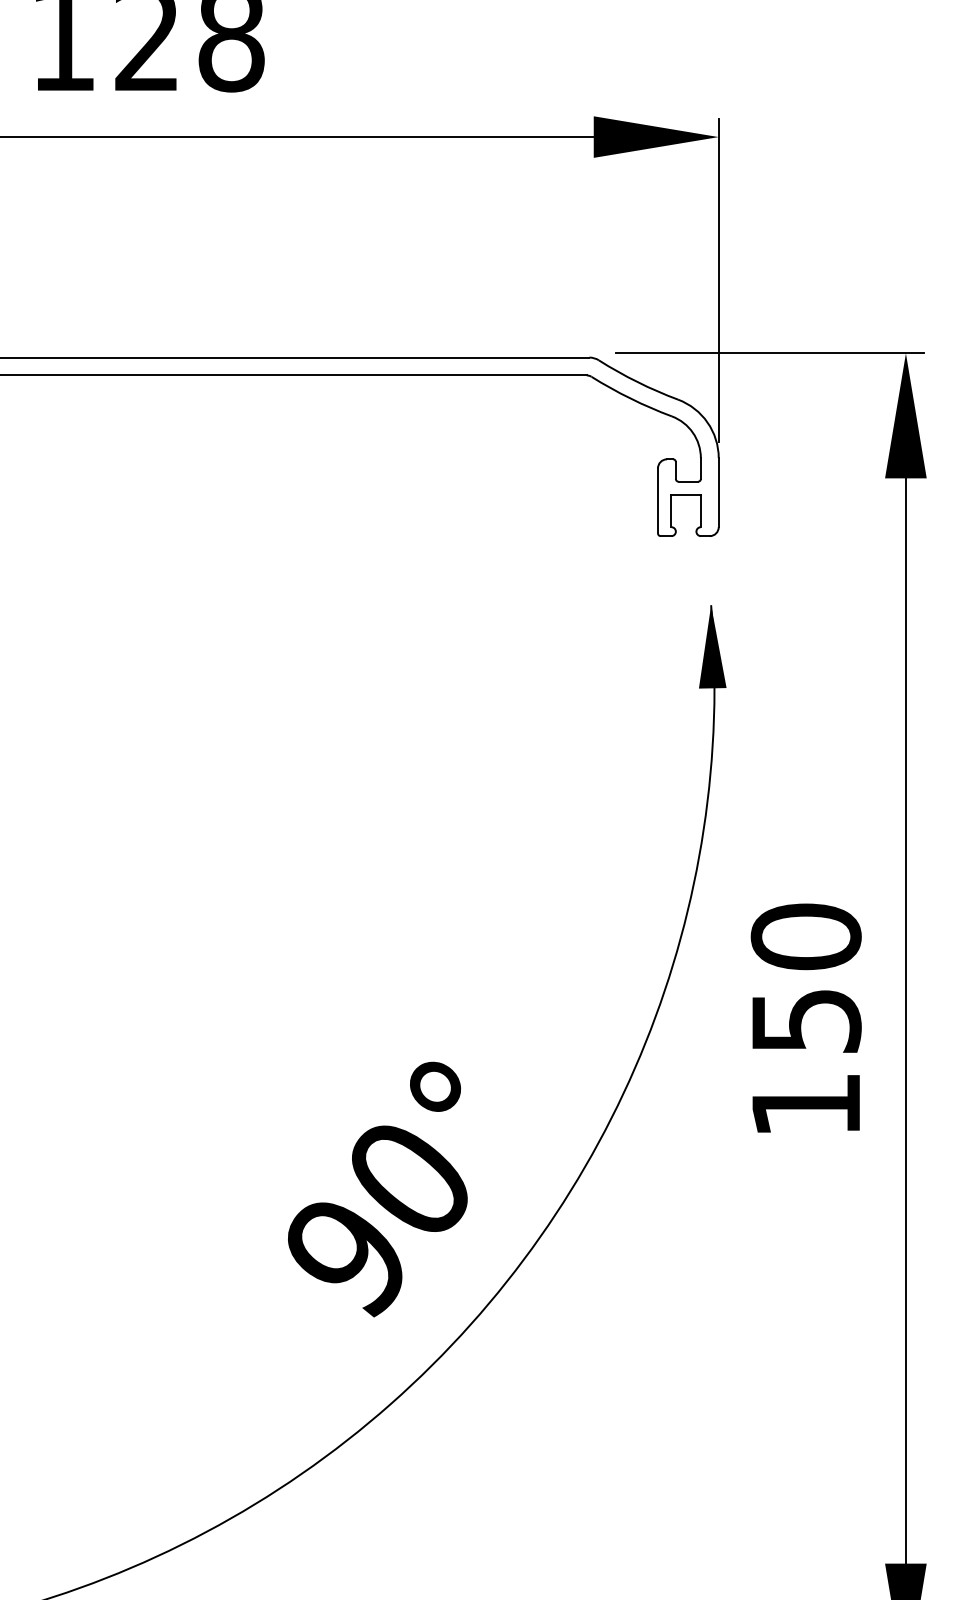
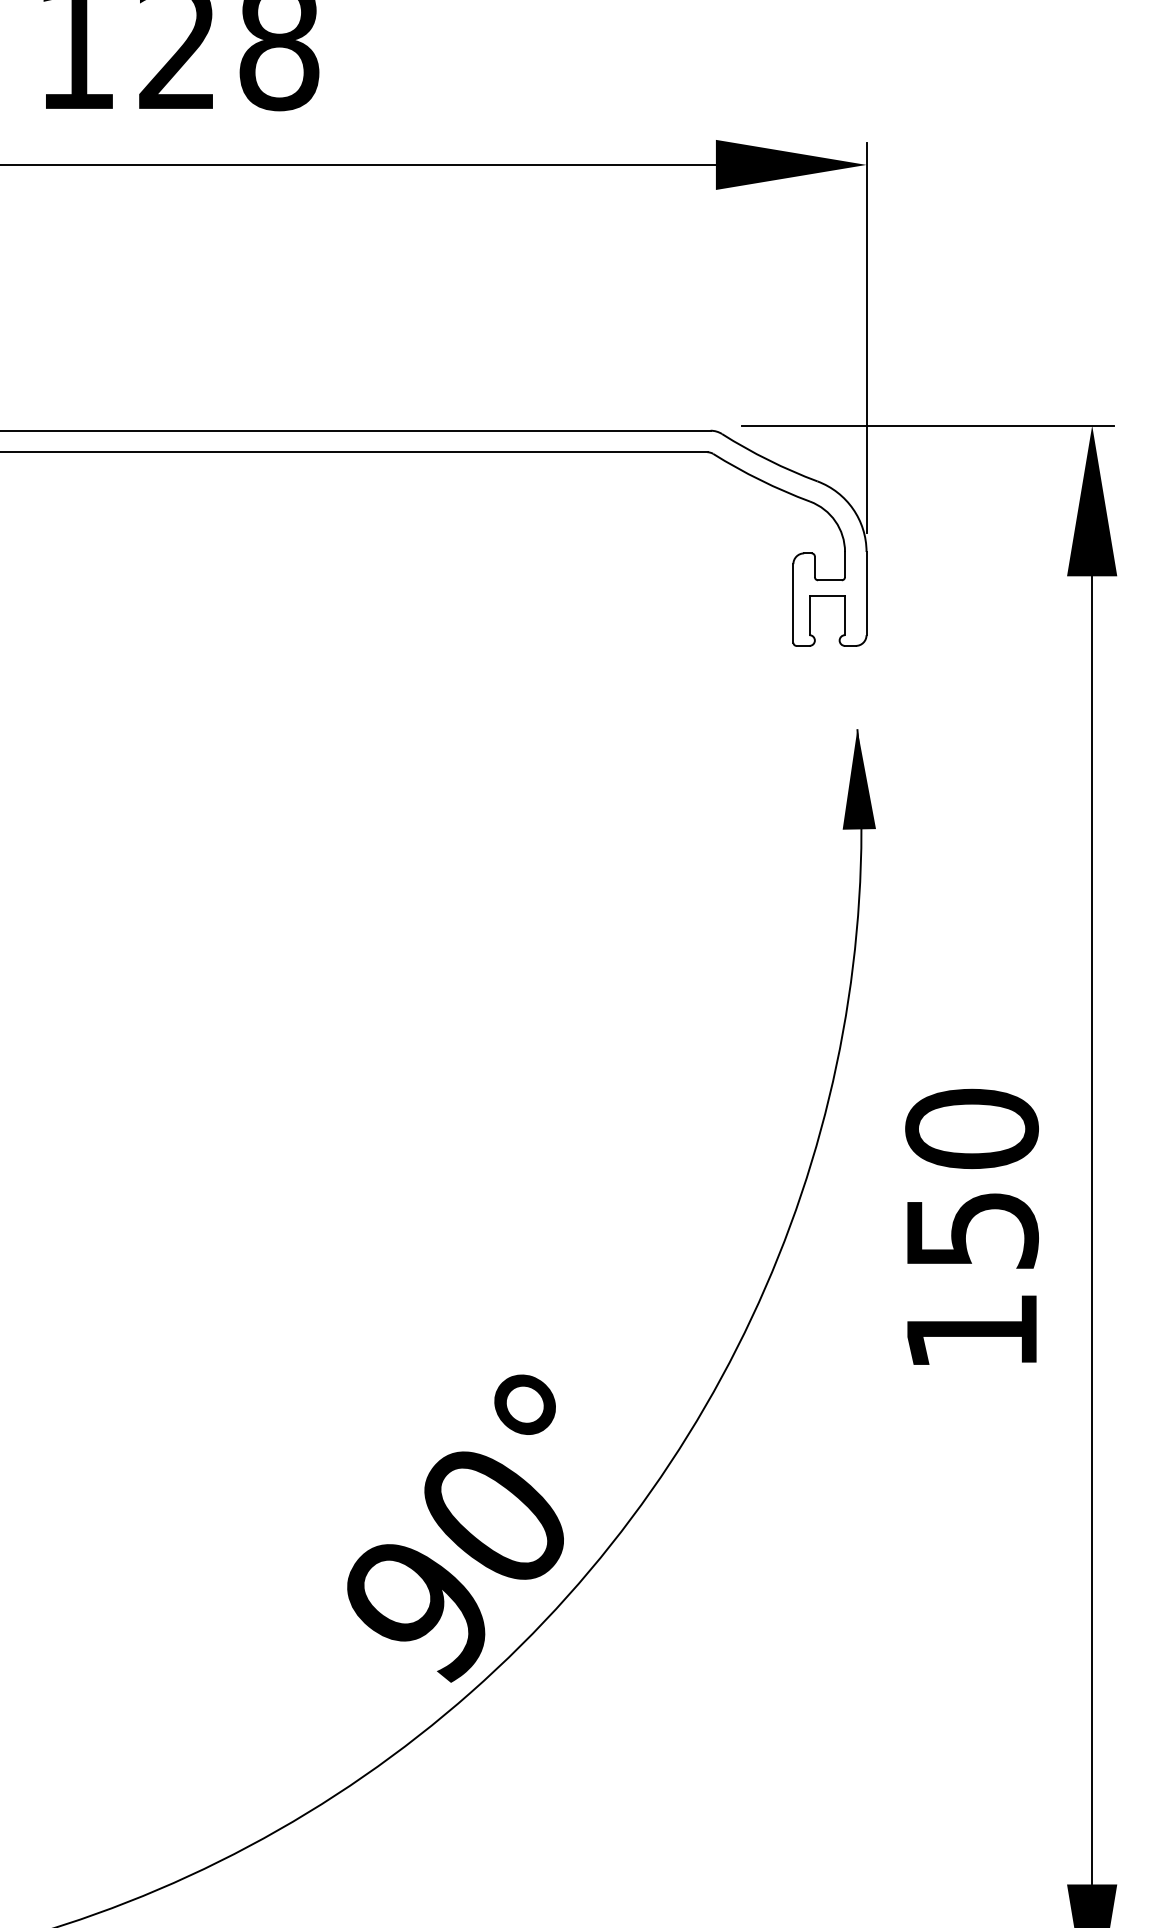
text: (377, 1189) -> (455, 1528), moved

